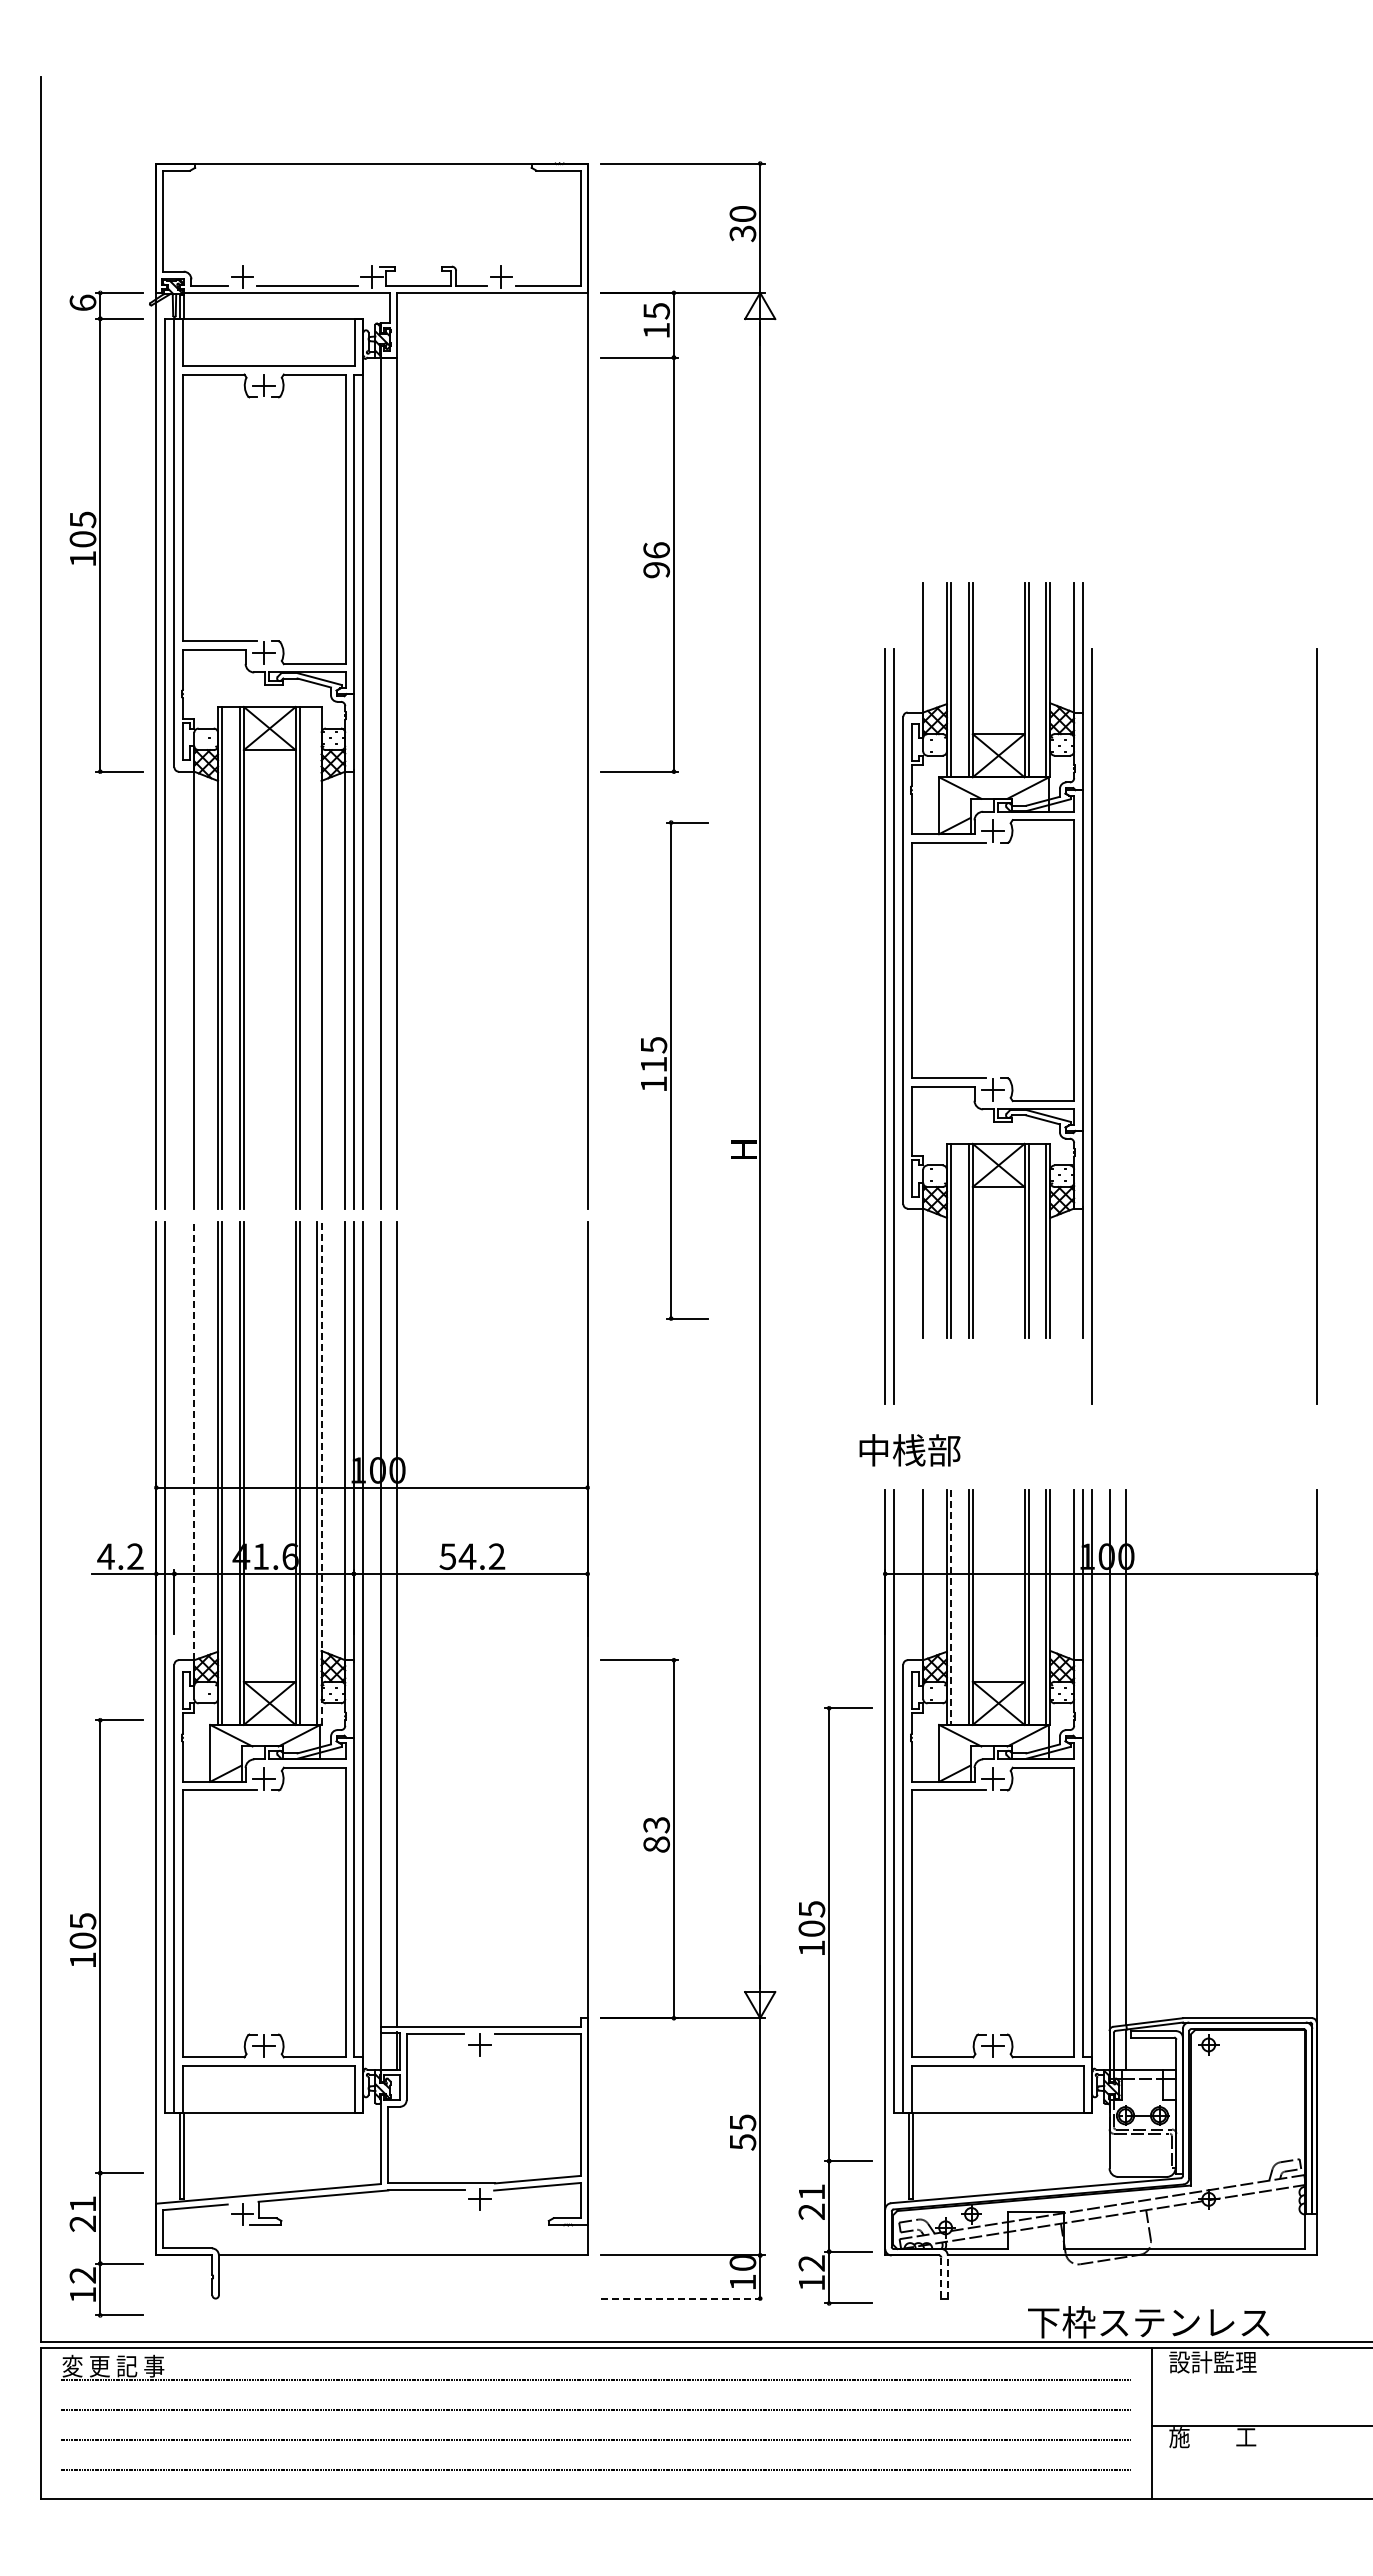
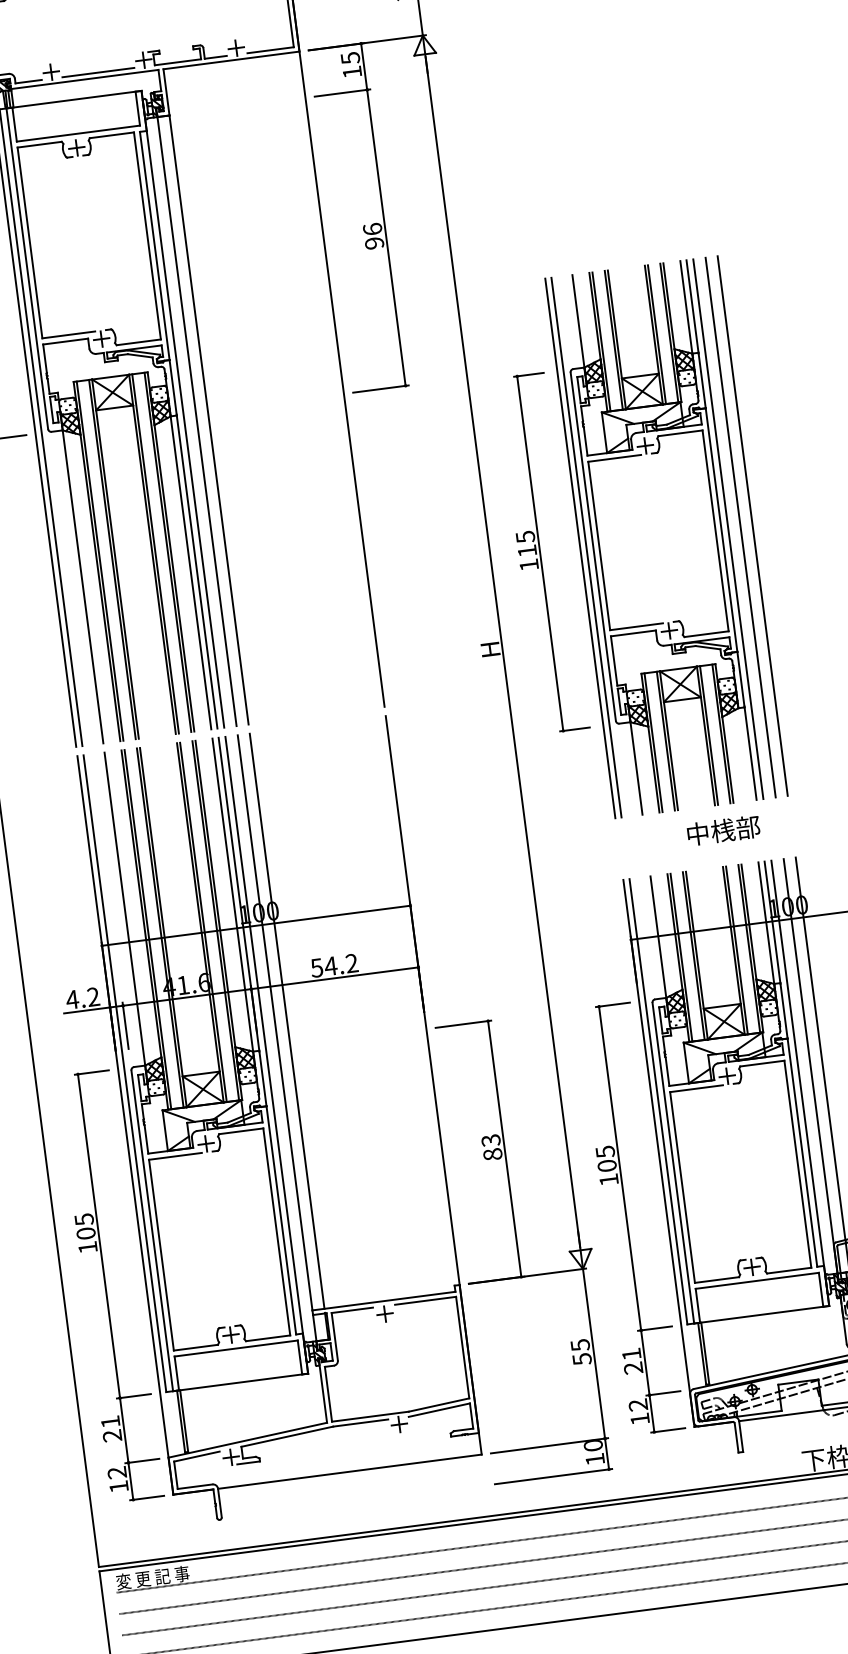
line: (317, 958) -> (168, 552), added
part: (992, 960) -> (657, 538), moved
line: (1109, 1026) -> (740, 527), added
line: (1126, 1026) -> (752, 526), added
part: (674, 1070) -> (542, 553), moved
line: (194, 1441) -> (125, 909), dashed -> solid
text: (909, 1450) -> (723, 830), moved
line: (321, 1473) -> (218, 920), dashed -> solid
line: (951, 1608) -> (681, 958), dashed -> solid
part: (835, 2005) -> (631, 1218), moved
part: (106, 2017) -> (110, 1286), moved
line: (947, 2277) -> (740, 1436), dashed -> solid
line: (941, 2278) -> (736, 1438), dashed -> solid
line: (682, 2298) -> (553, 1476), dashed -> solid

